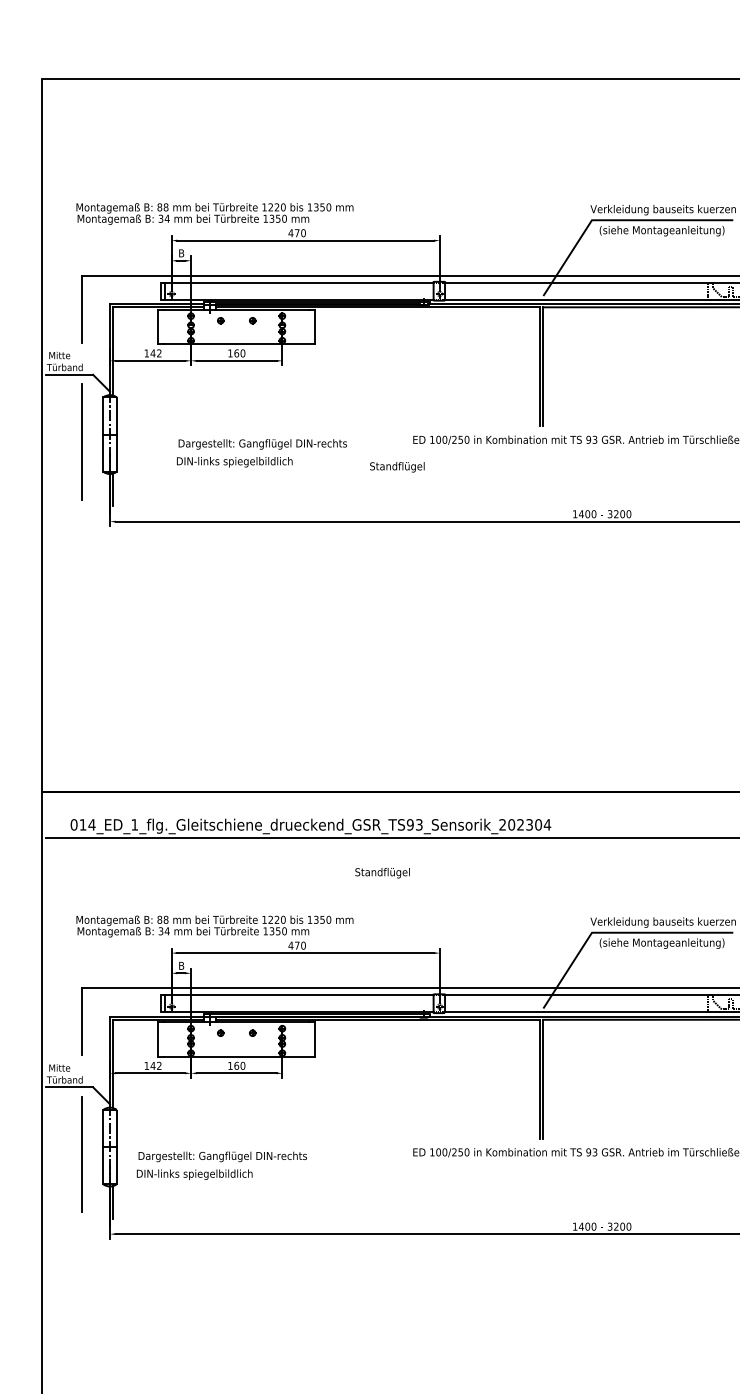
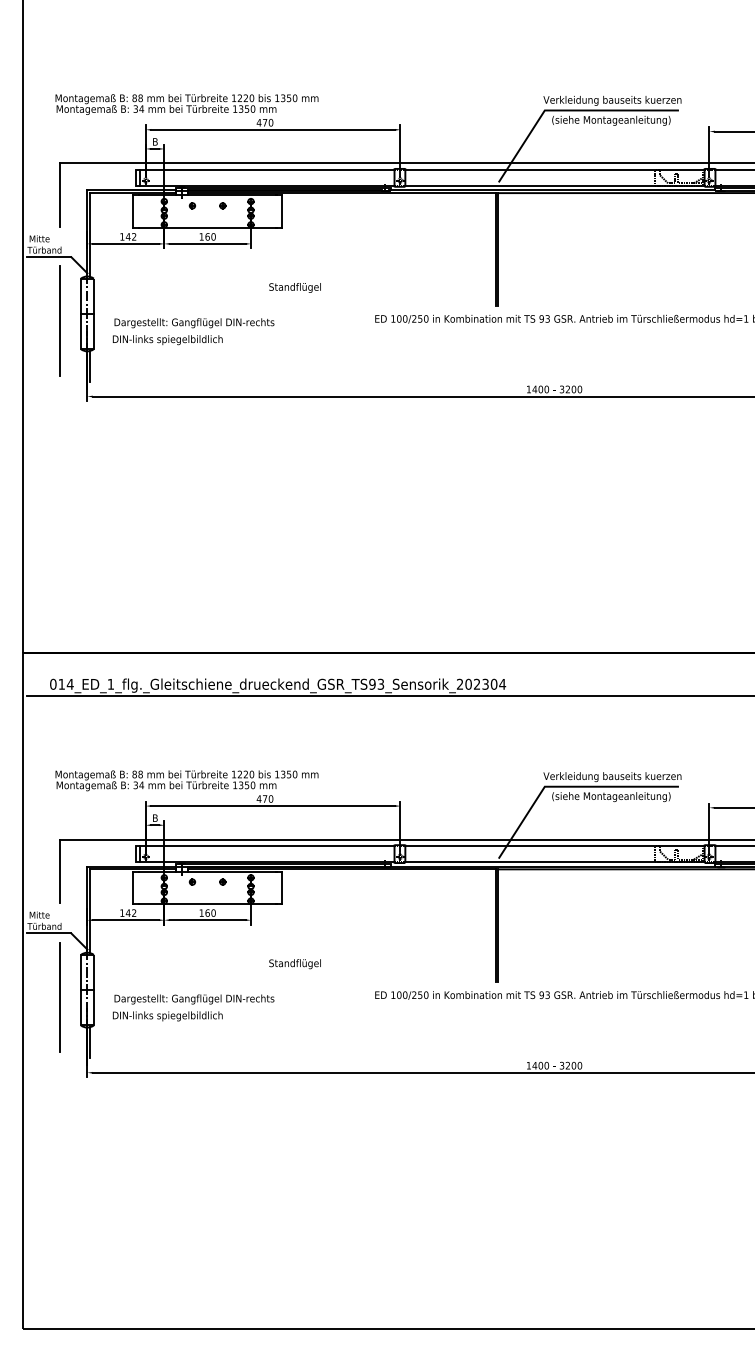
text: (261, 453) -> (193, 331), moved
text: (396, 466) -> (294, 287), moved
text: (381, 873) -> (294, 964), moved

